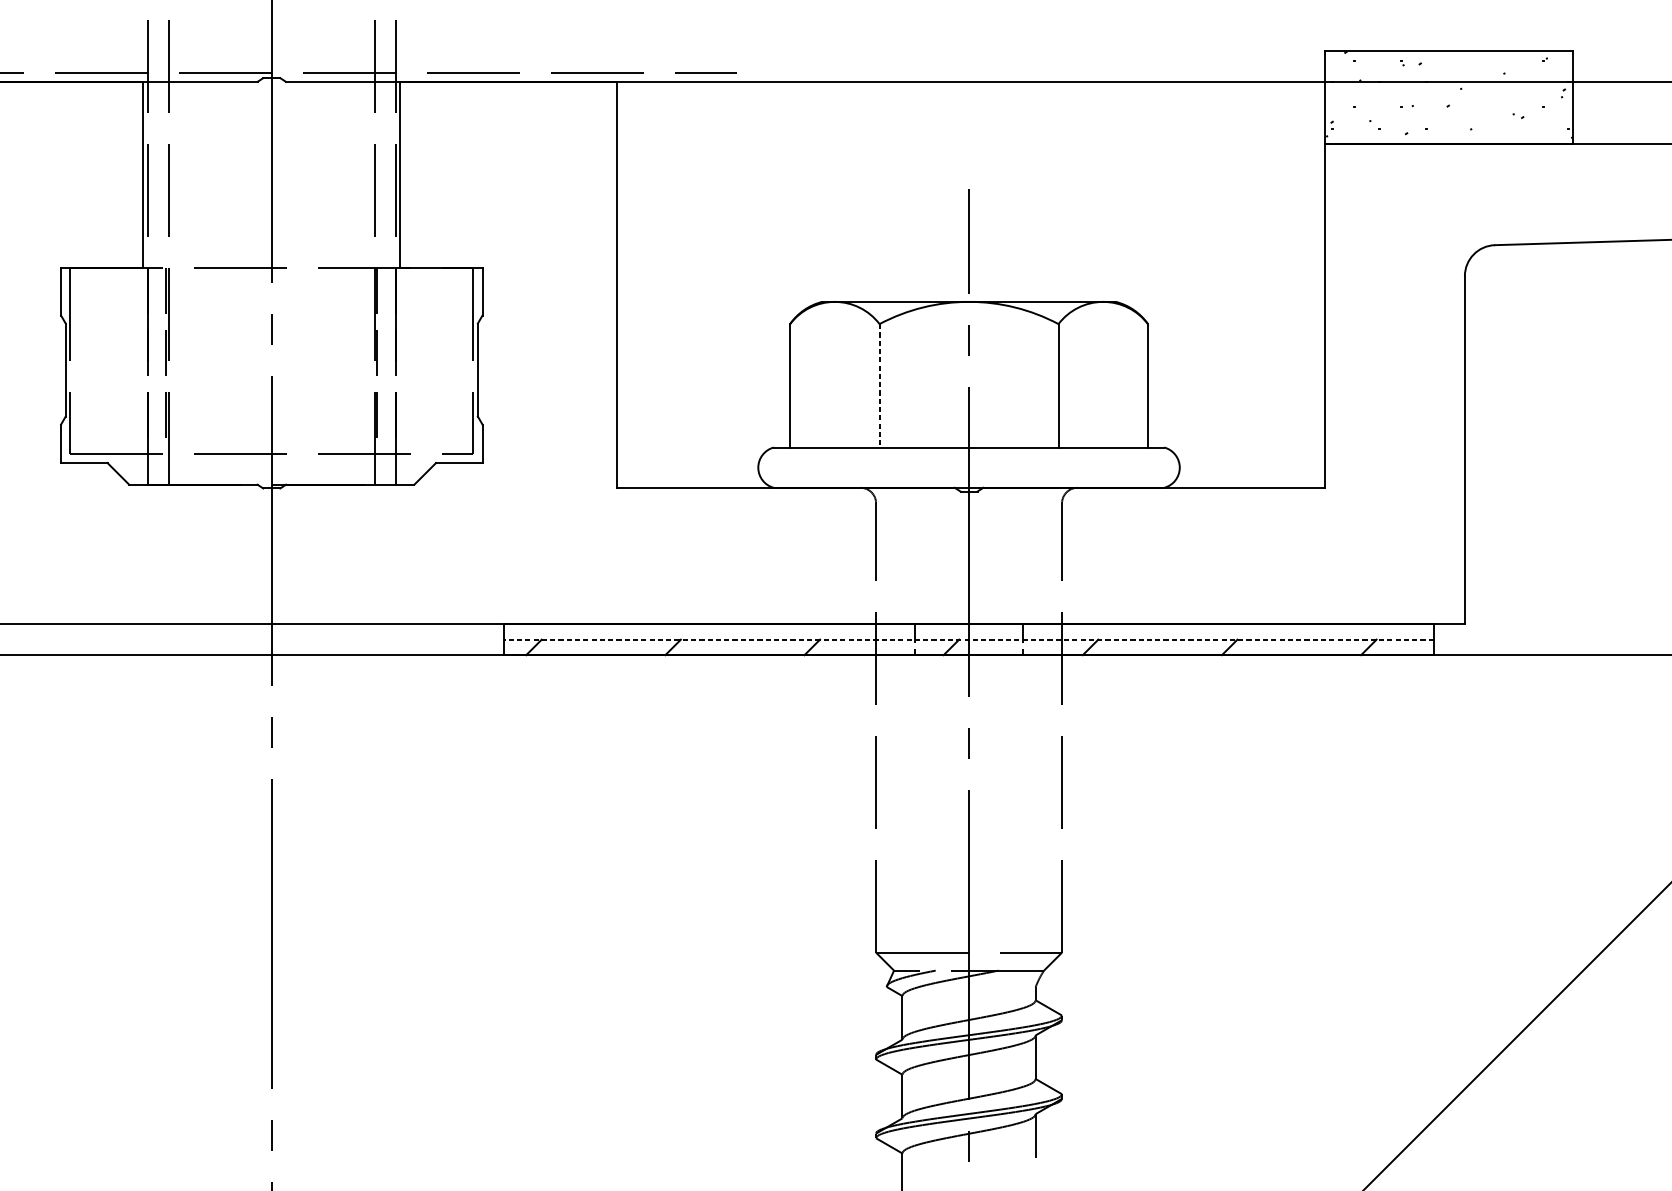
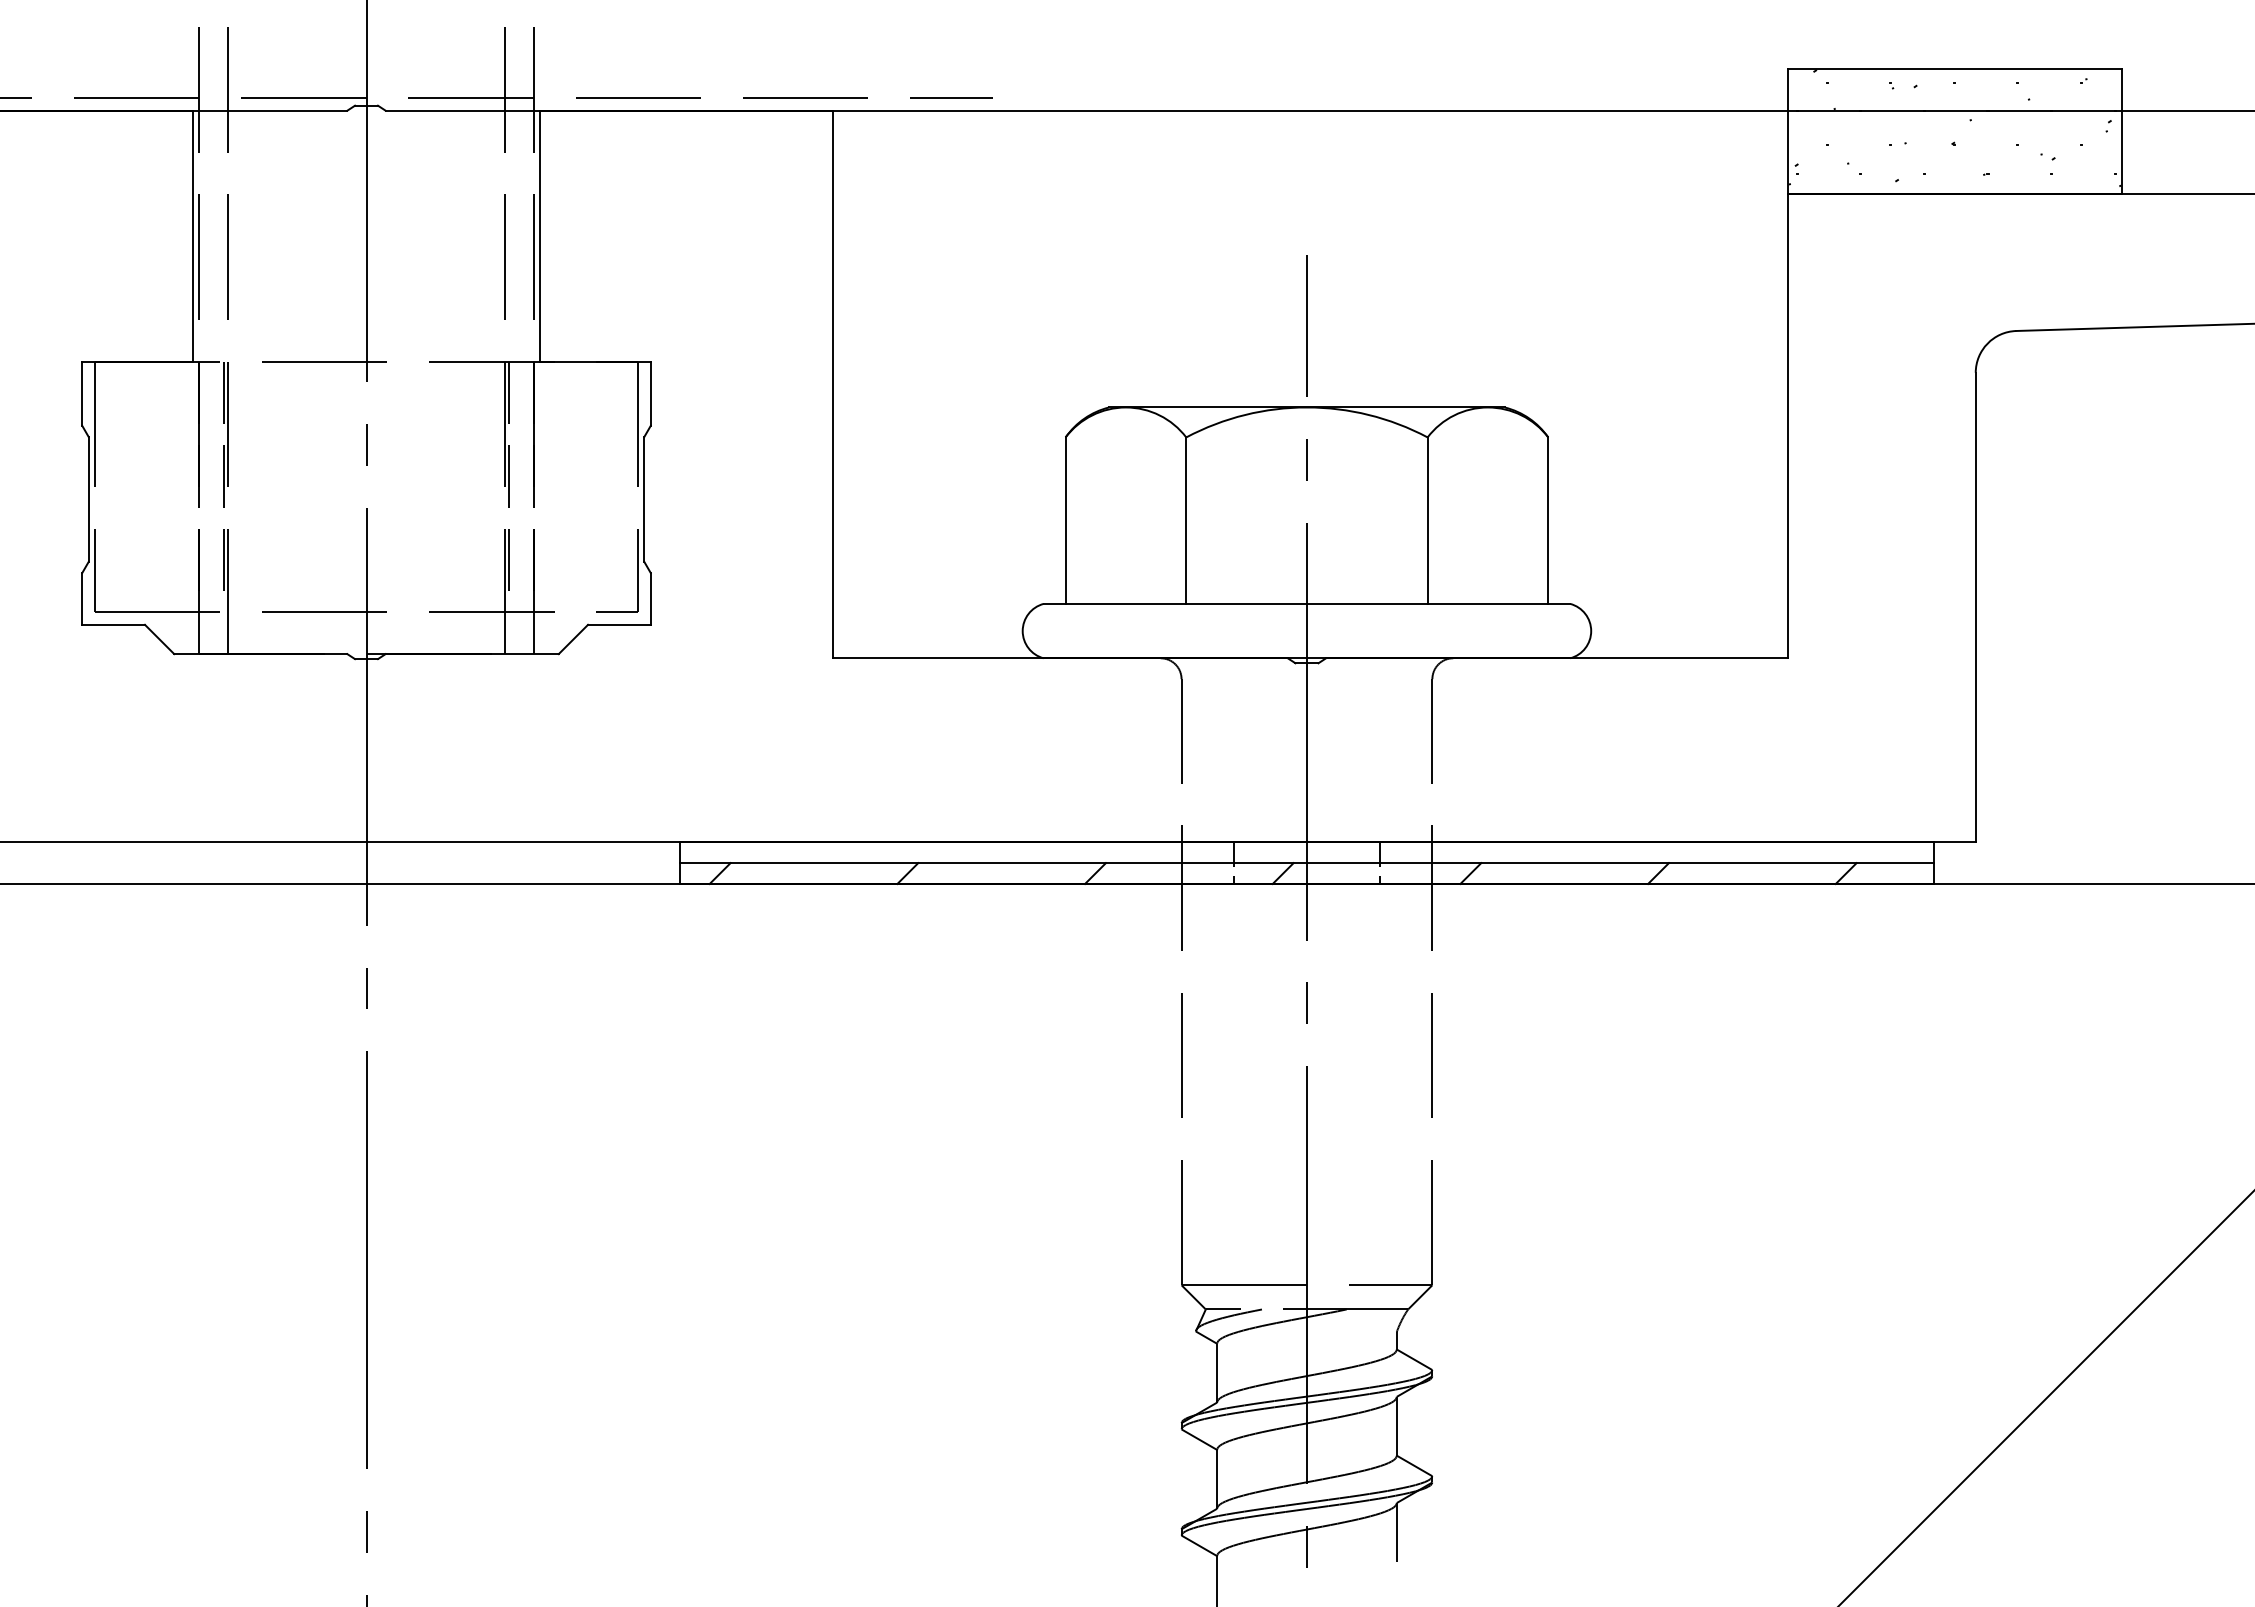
line: (879, 386) -> (1186, 521), dashed -> solid
line: (968, 639) -> (1306, 863), dashed -> solid

